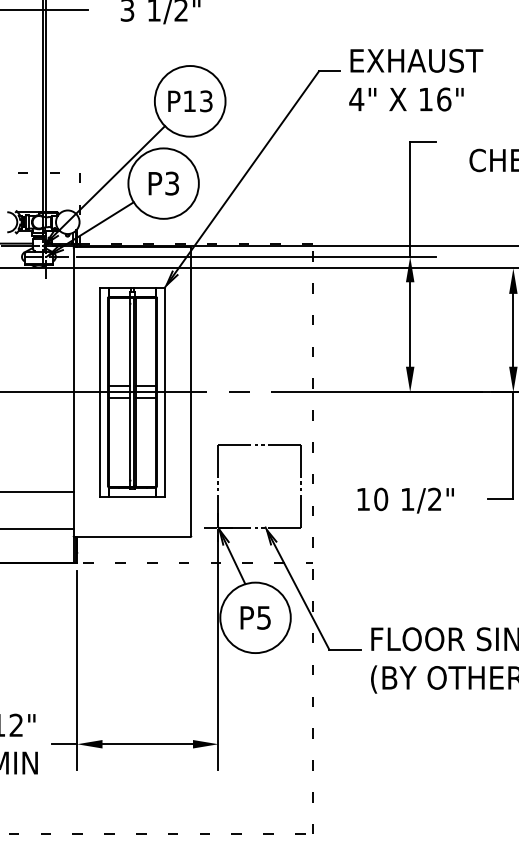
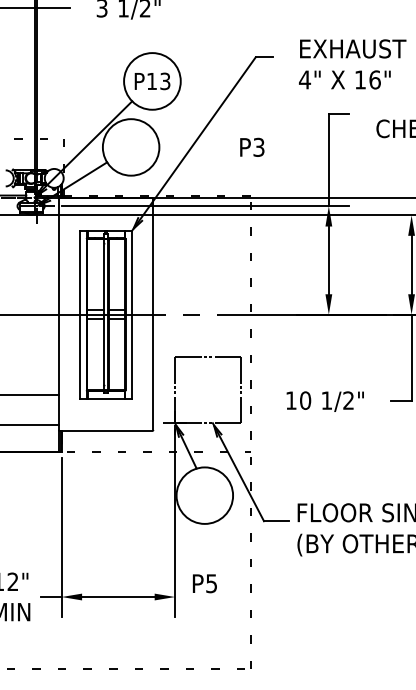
text: (415, 80) -> (352, 64), moved
text: (164, 182) -> (252, 146), moved
text: (255, 617) -> (204, 583), moved

